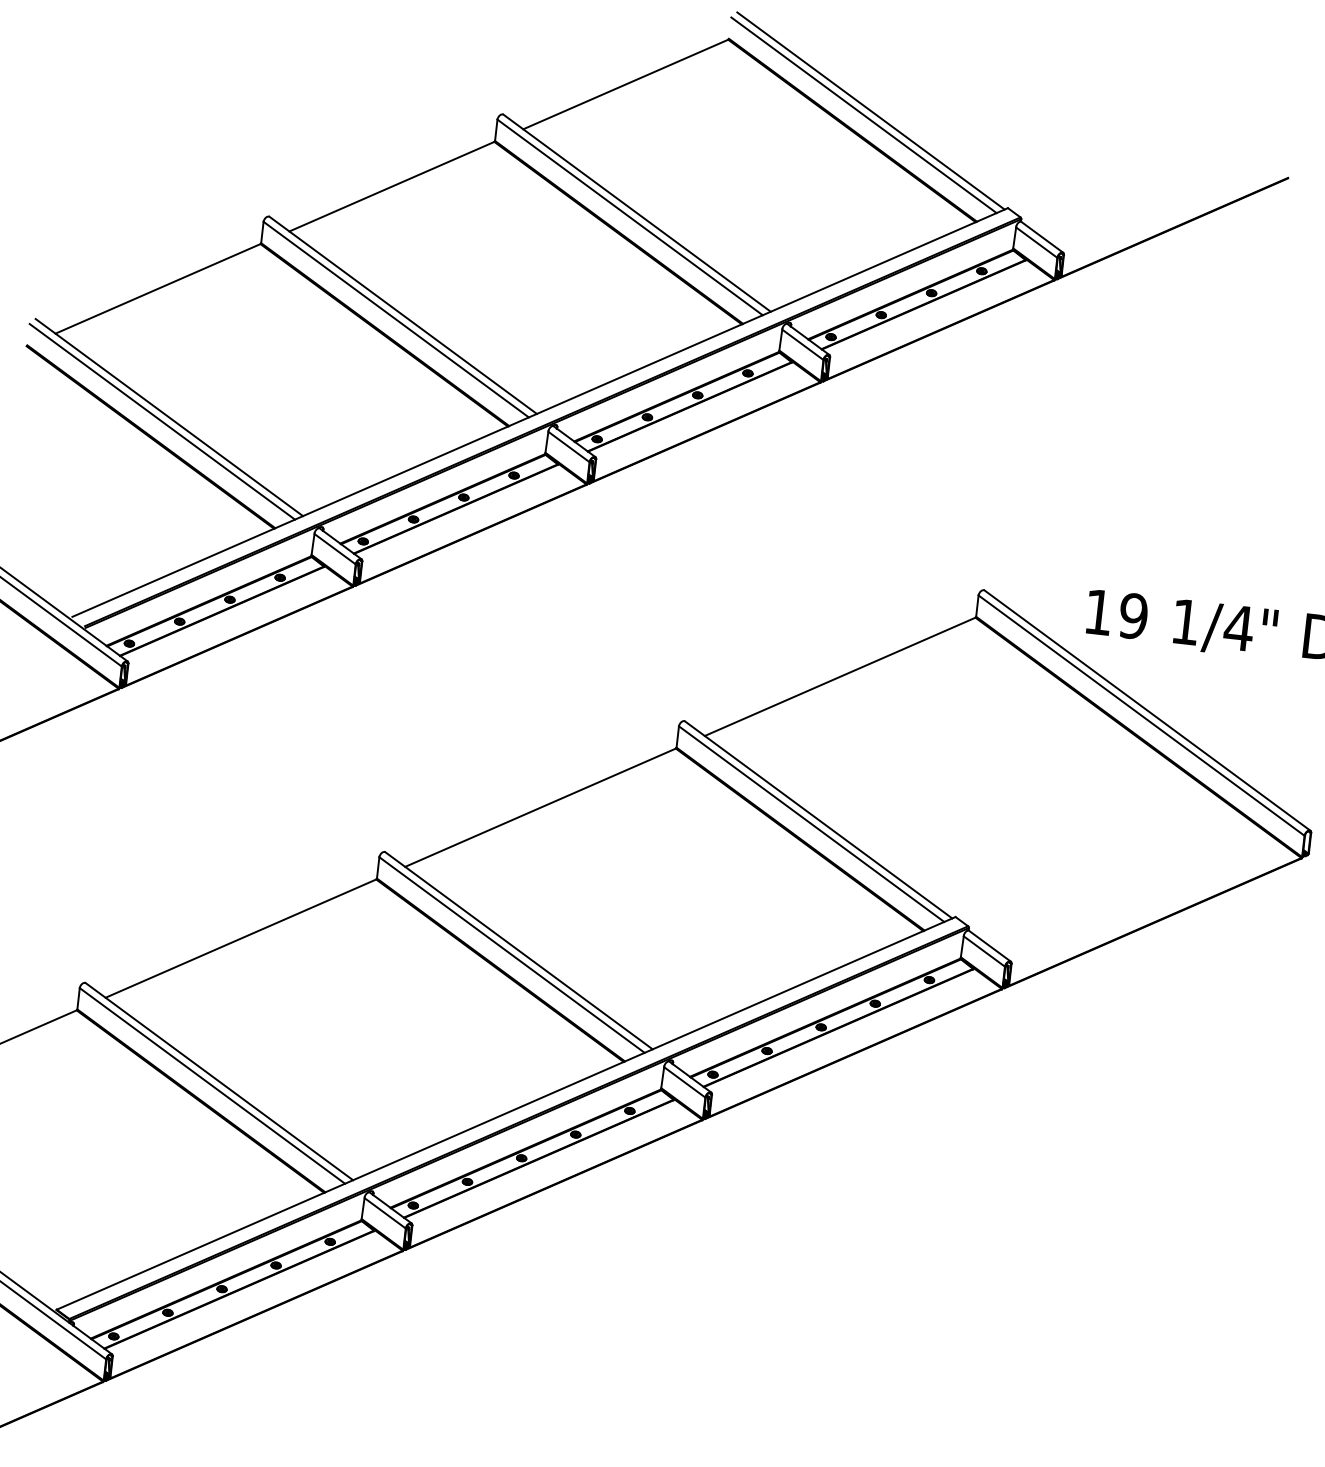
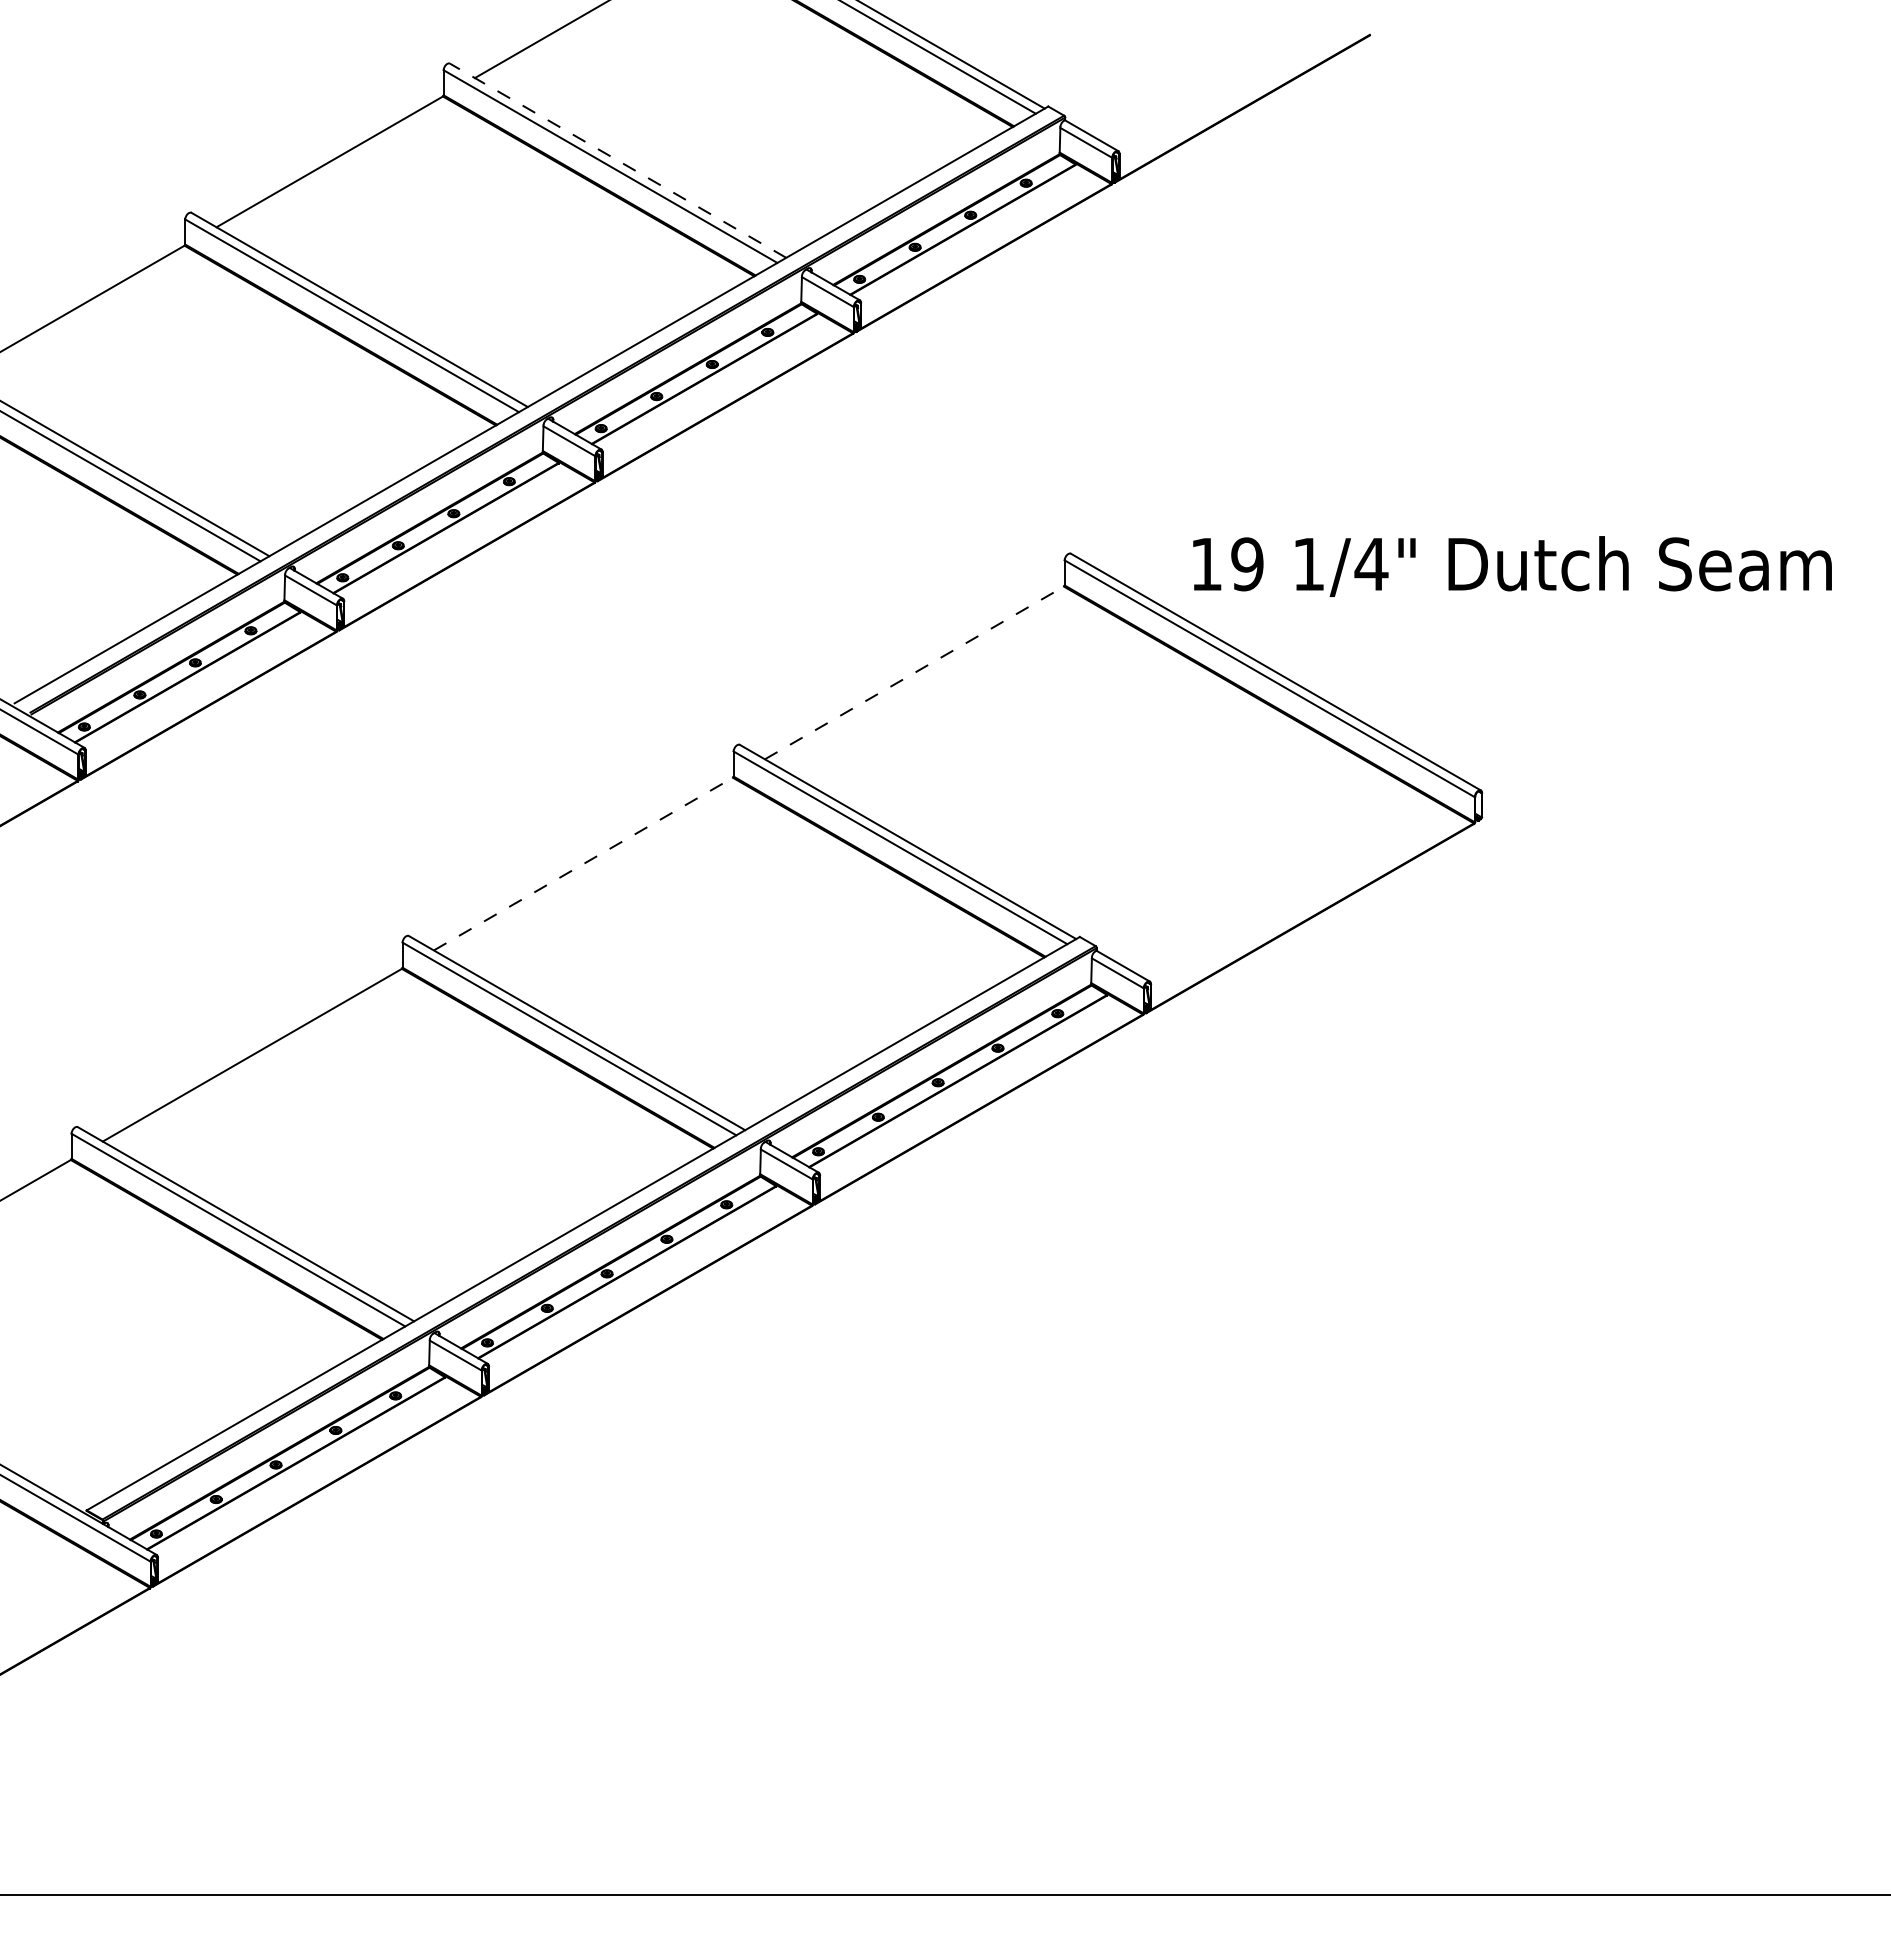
line: (636, 212) -> (617, 160), solid -> dashed
line: (840, 676) -> (914, 672), solid -> dashed
line: (540, 808) -> (583, 864), solid -> dashed

